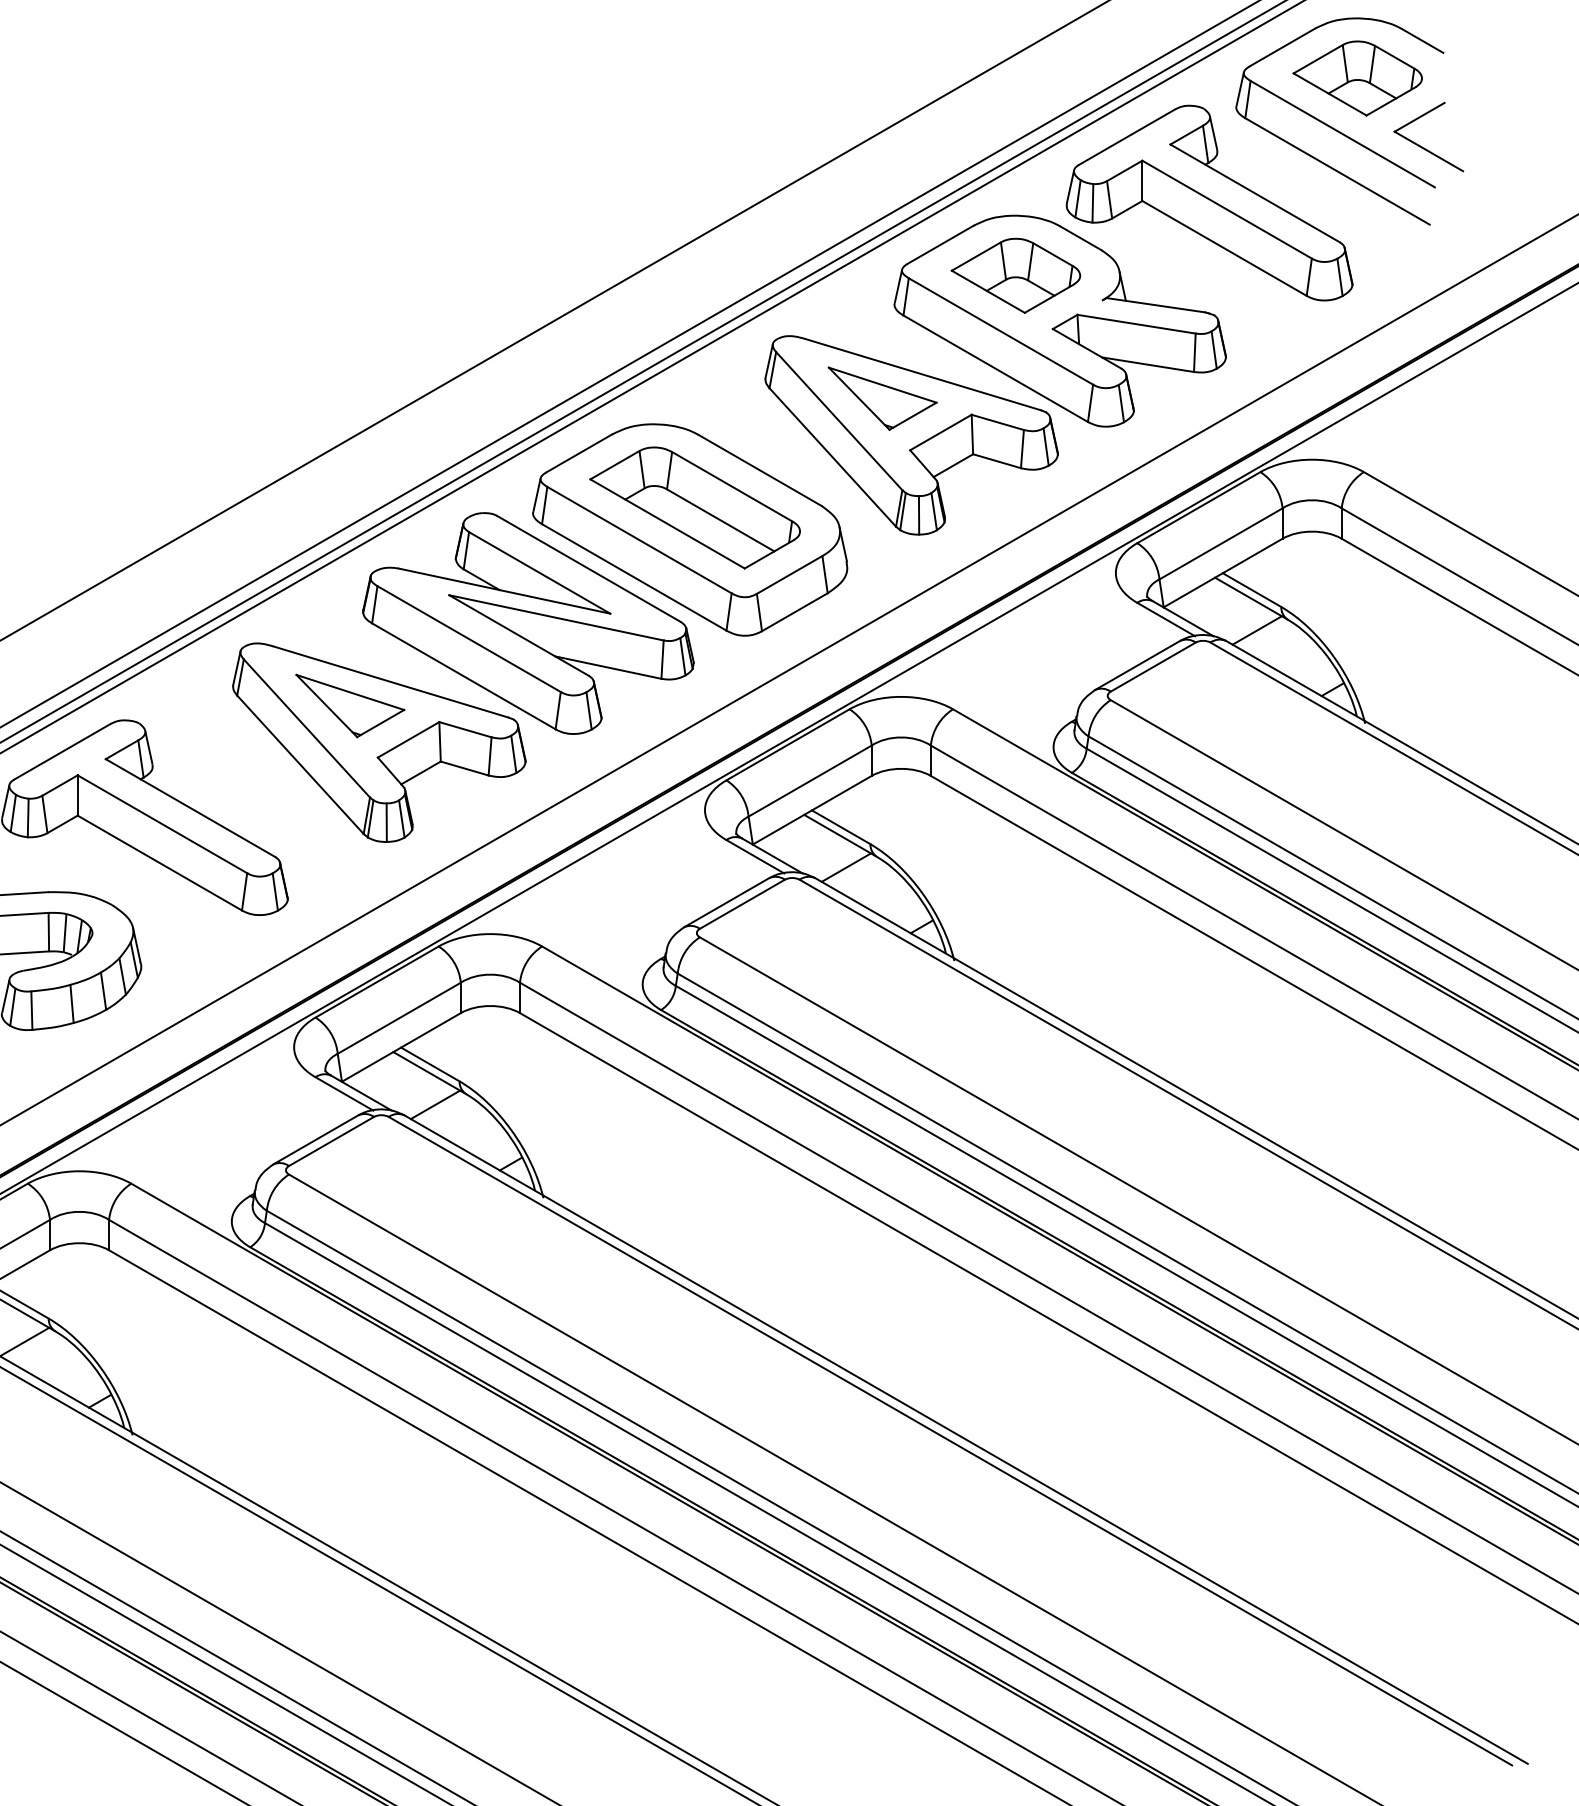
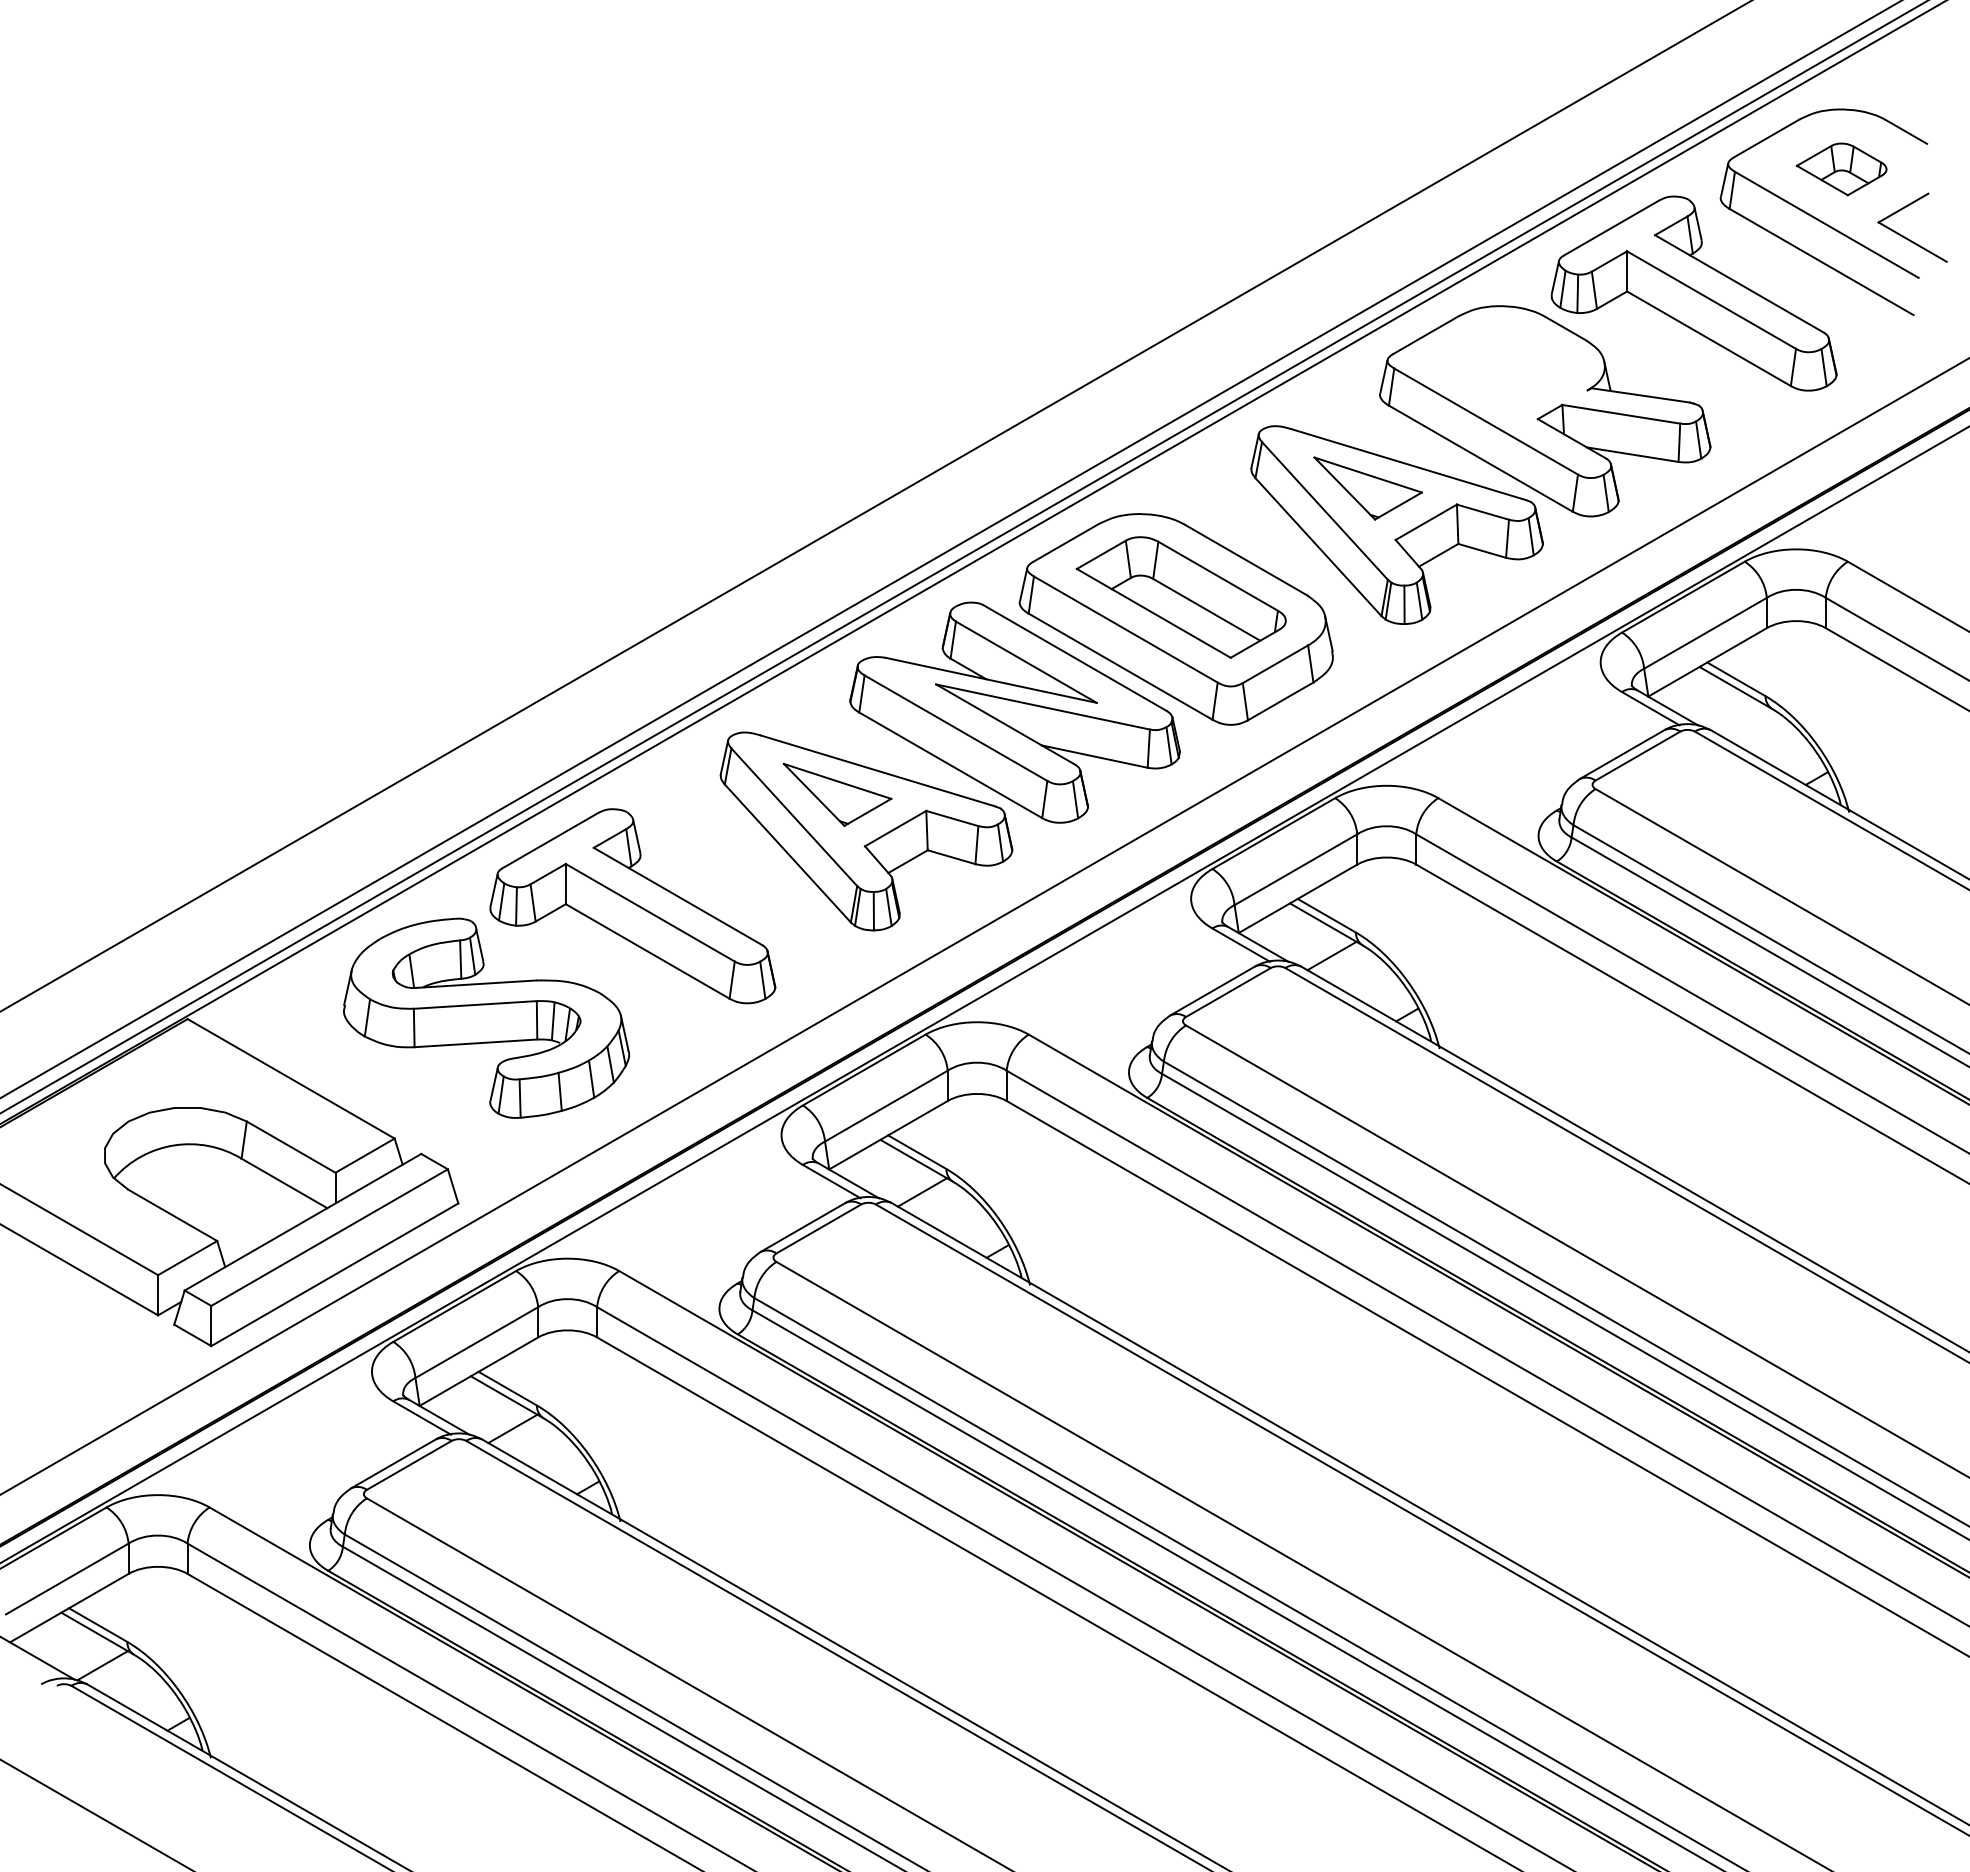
part: (1357, 78) -> (1841, 169), size x0.7
part: (1015, 276) -> (1500, 366), removed
line: (1257, 630) -> (1741, 719), removed

